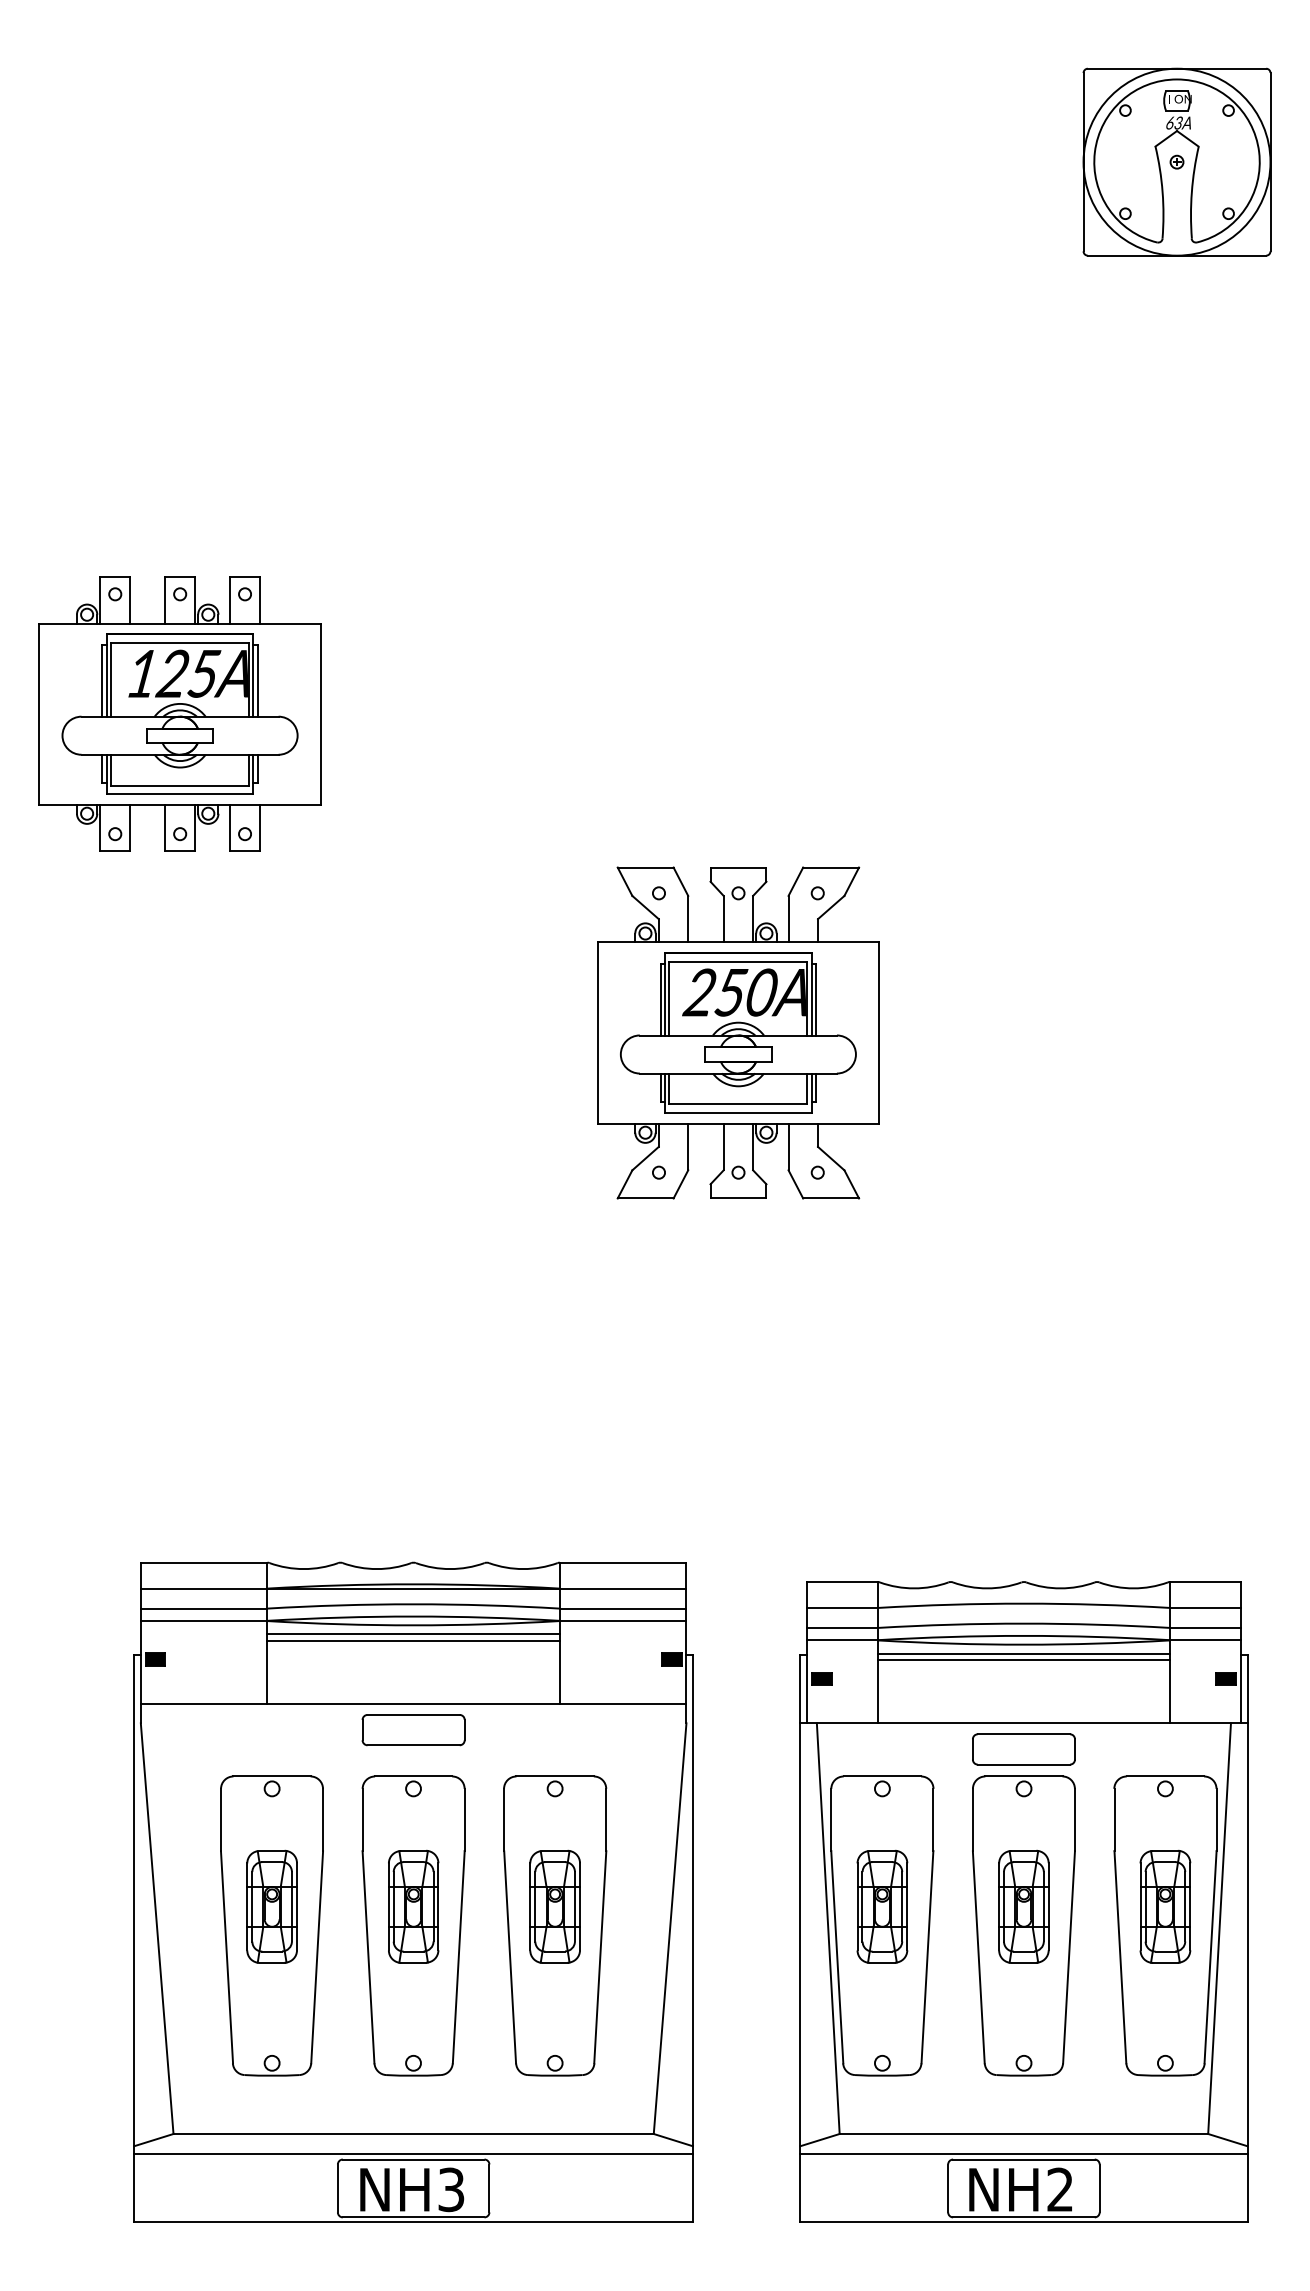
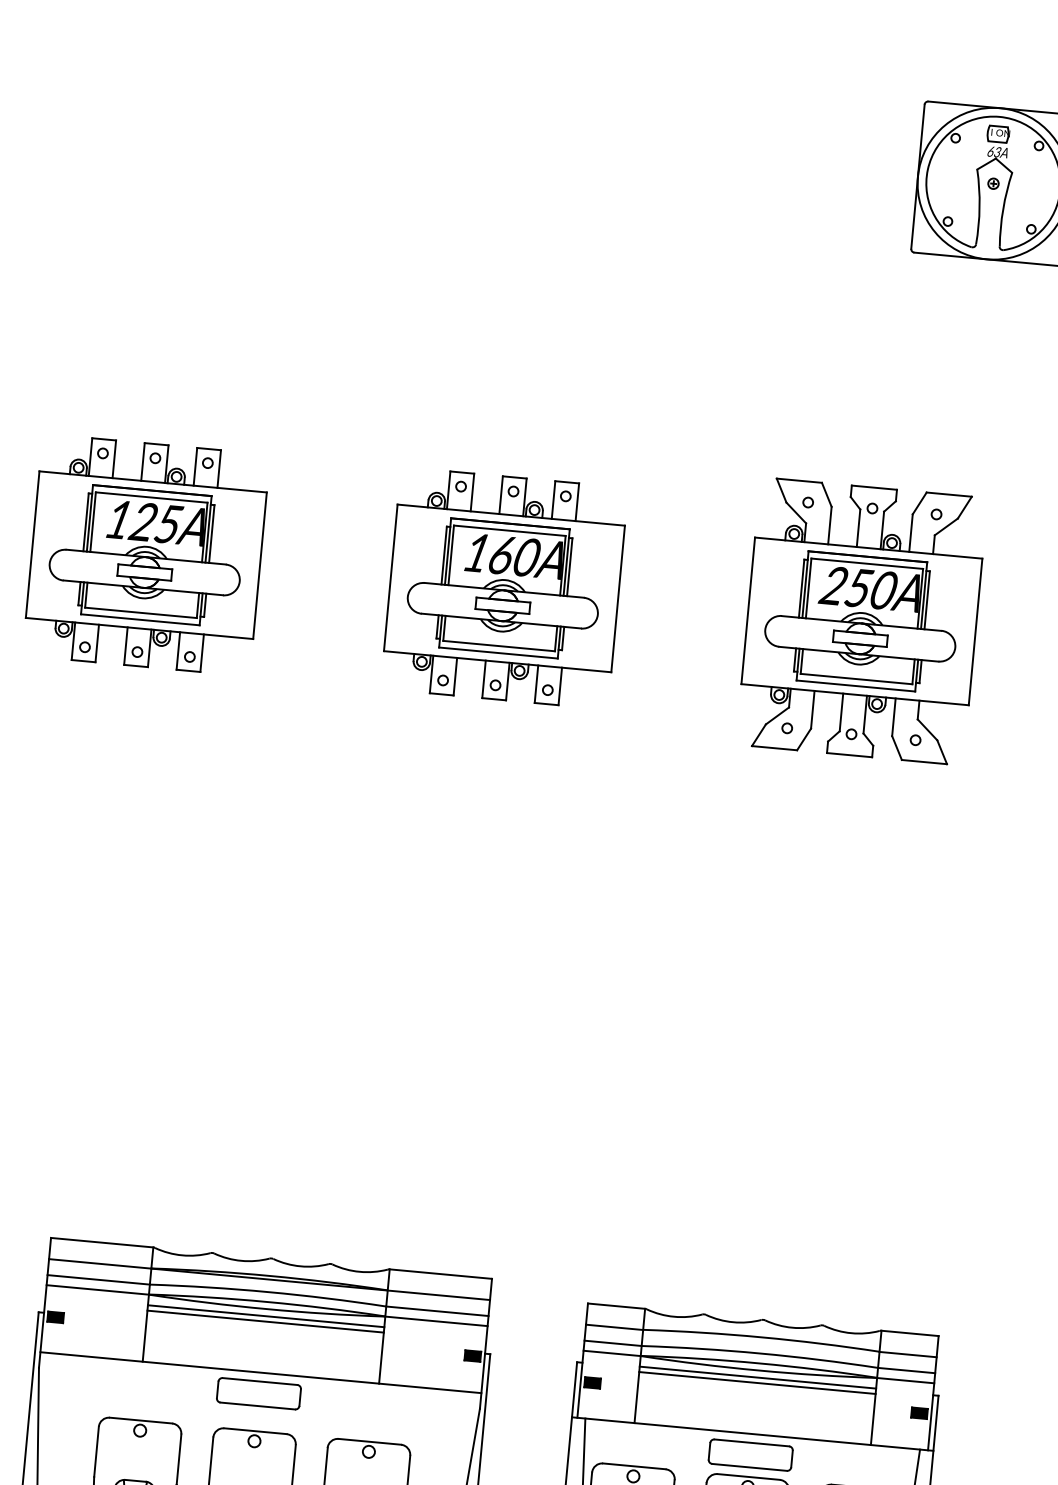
part: (623, 713) -> (504, 587), added
part: (738, 1032) -> (862, 620), moved

